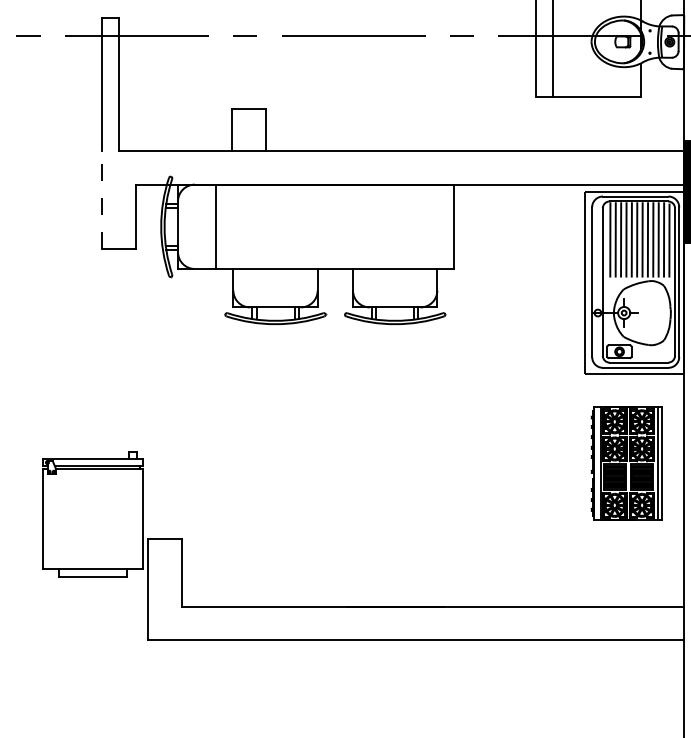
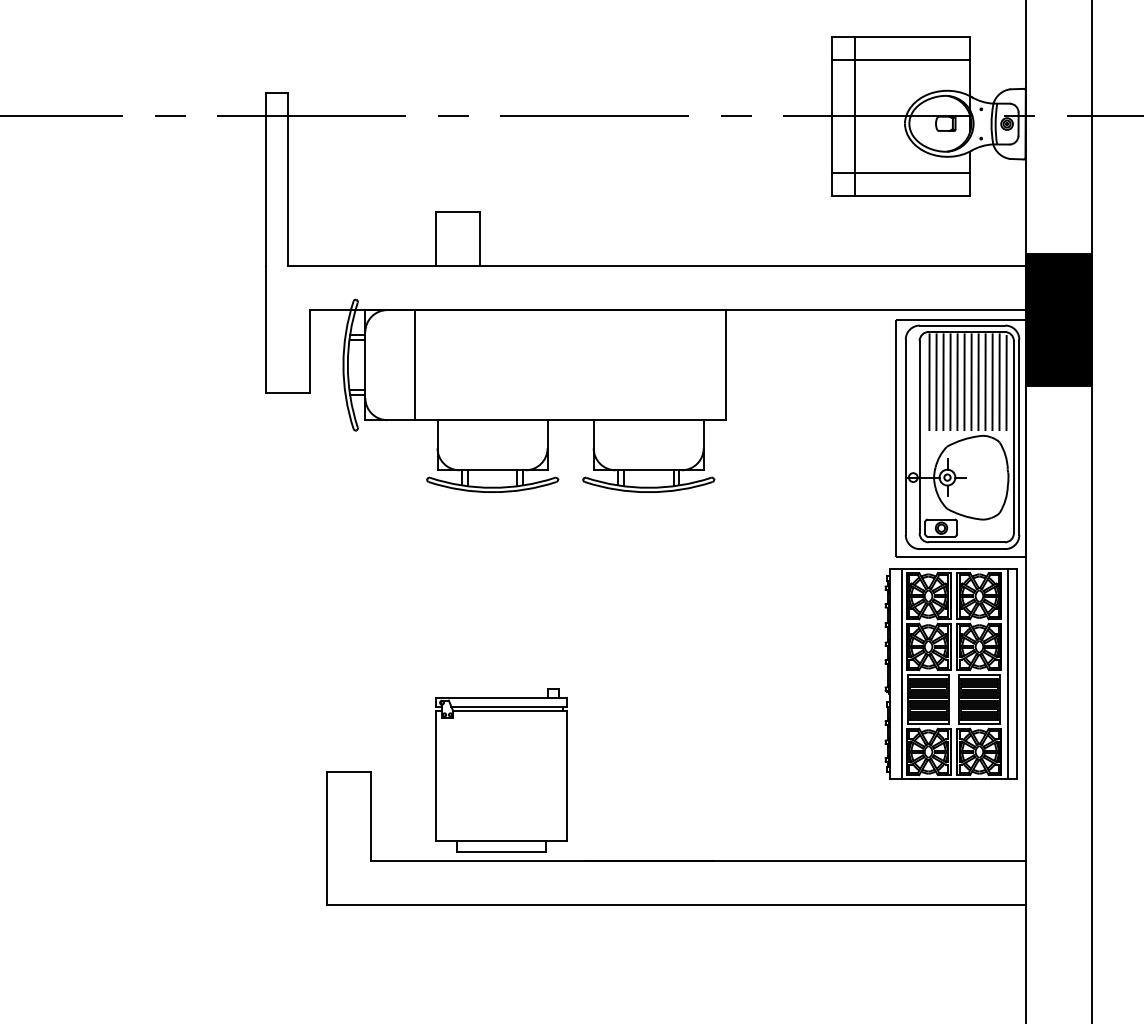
line: (588, 79) -> (900, 172), added
line: (101, 199) -> (265, 329), dashed -> solid
part: (626, 463) -> (950, 673), size x1.43
part: (93, 514) -> (501, 770), moved

